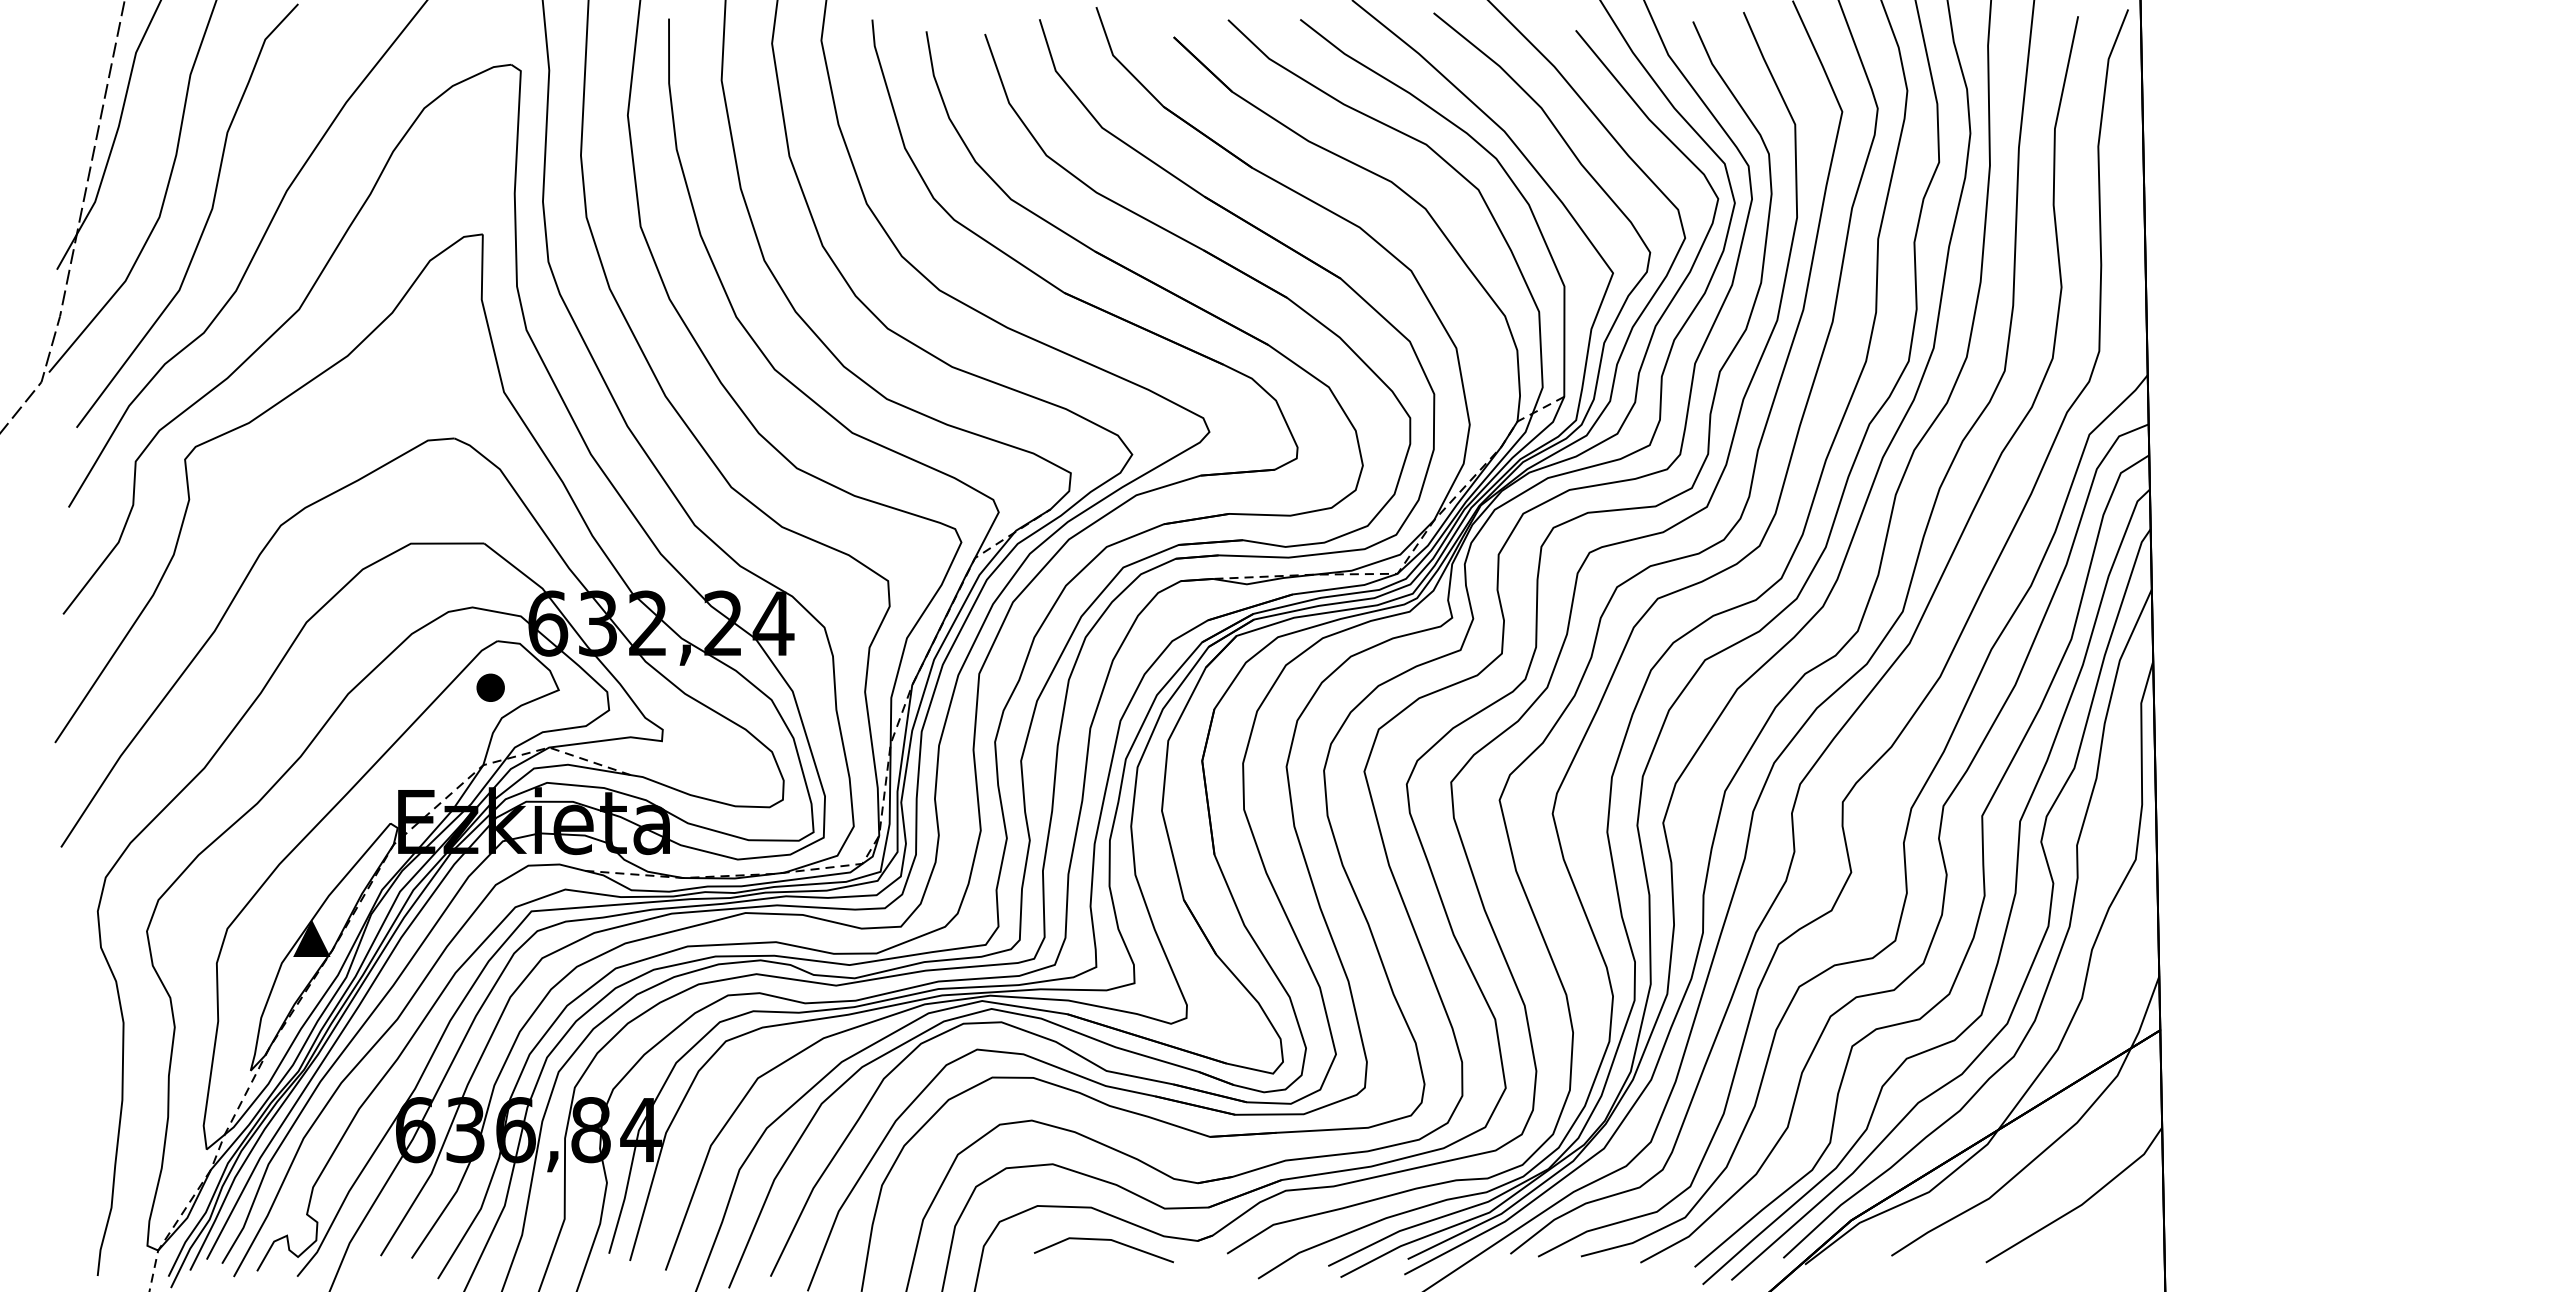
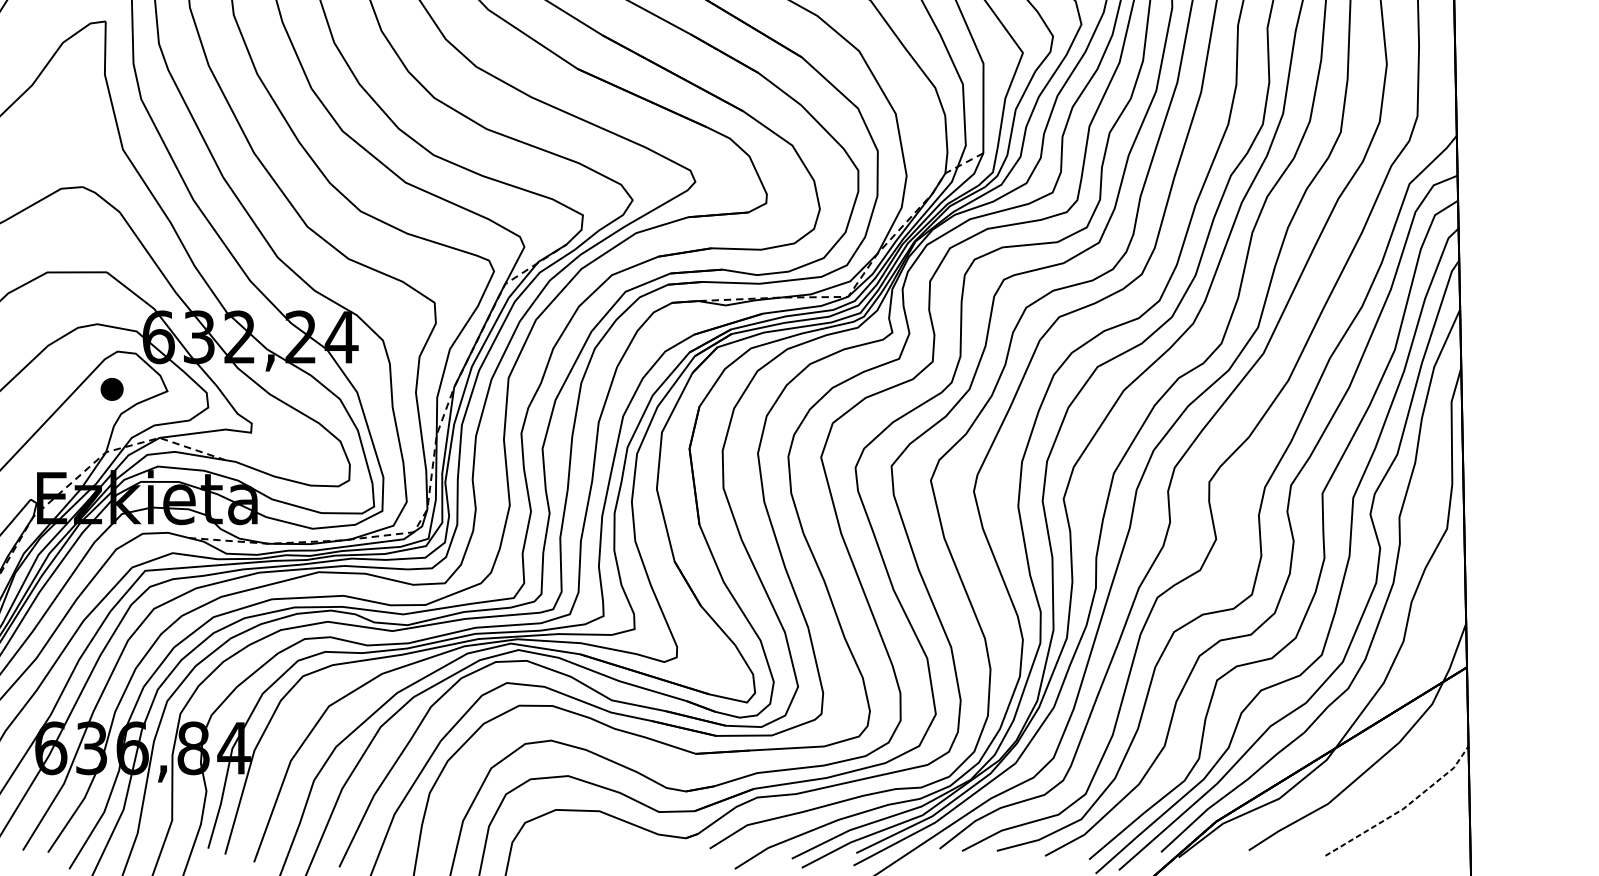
line: (2082, 1204) -> (1403, 808), solid -> dashed
line: (1103, 1240) -> (609, 837), removed

